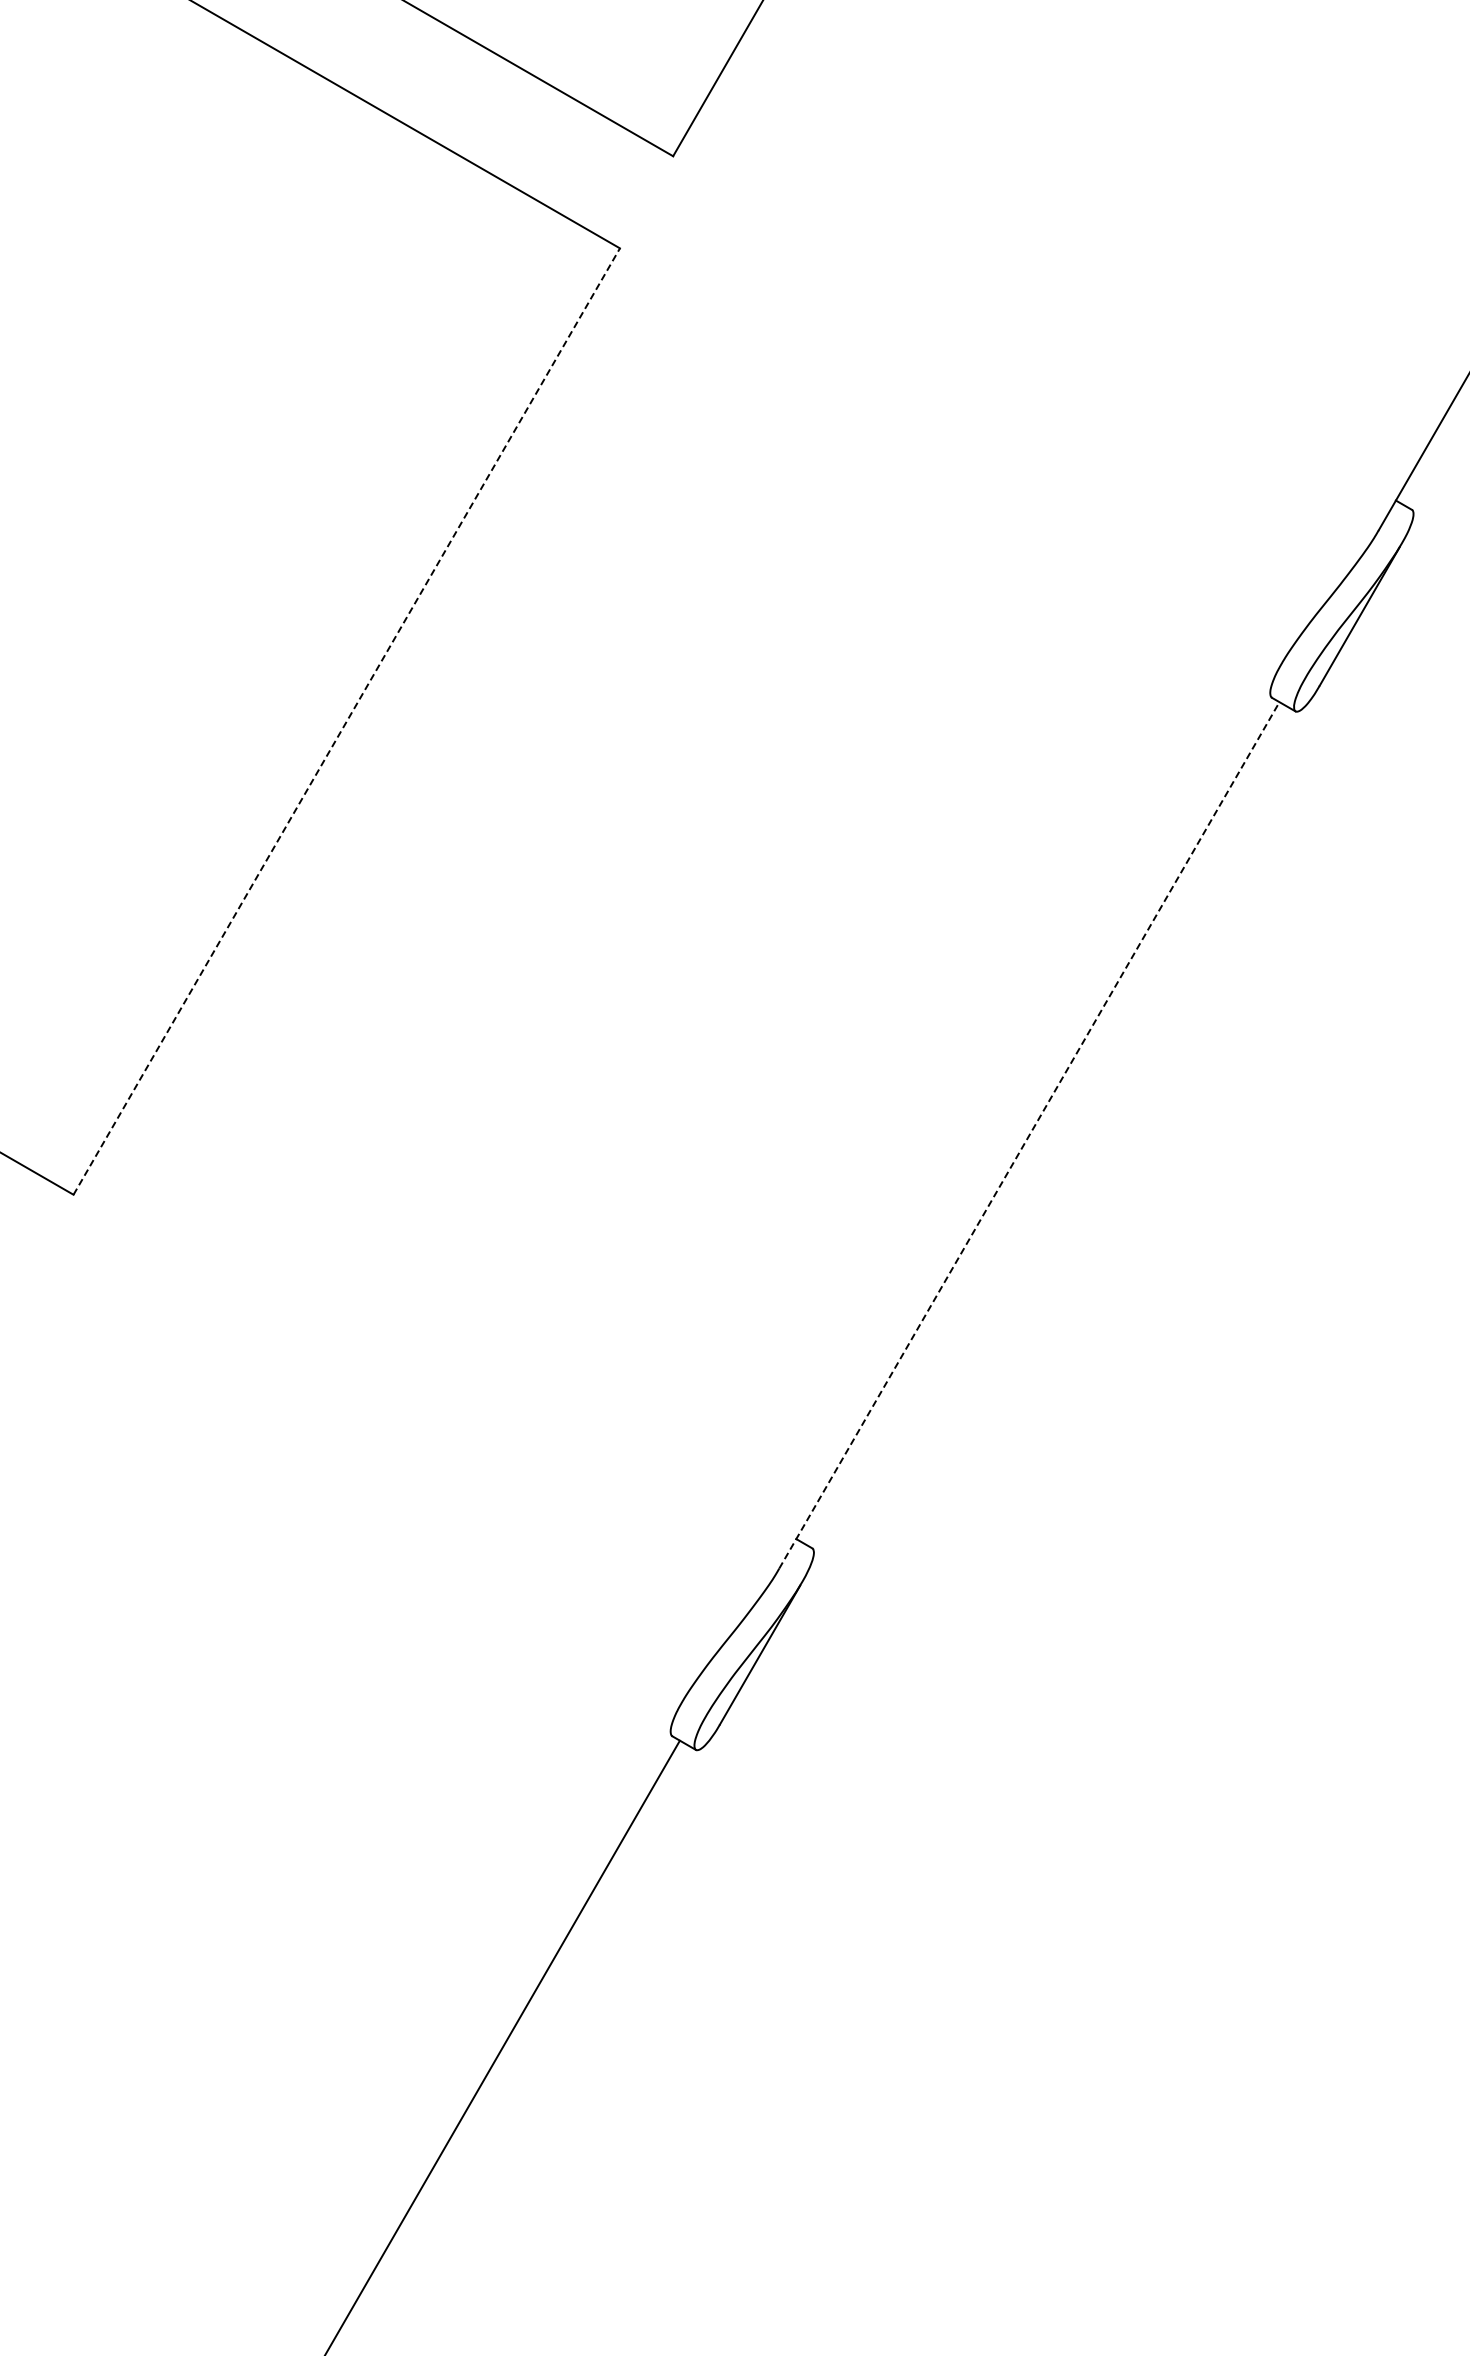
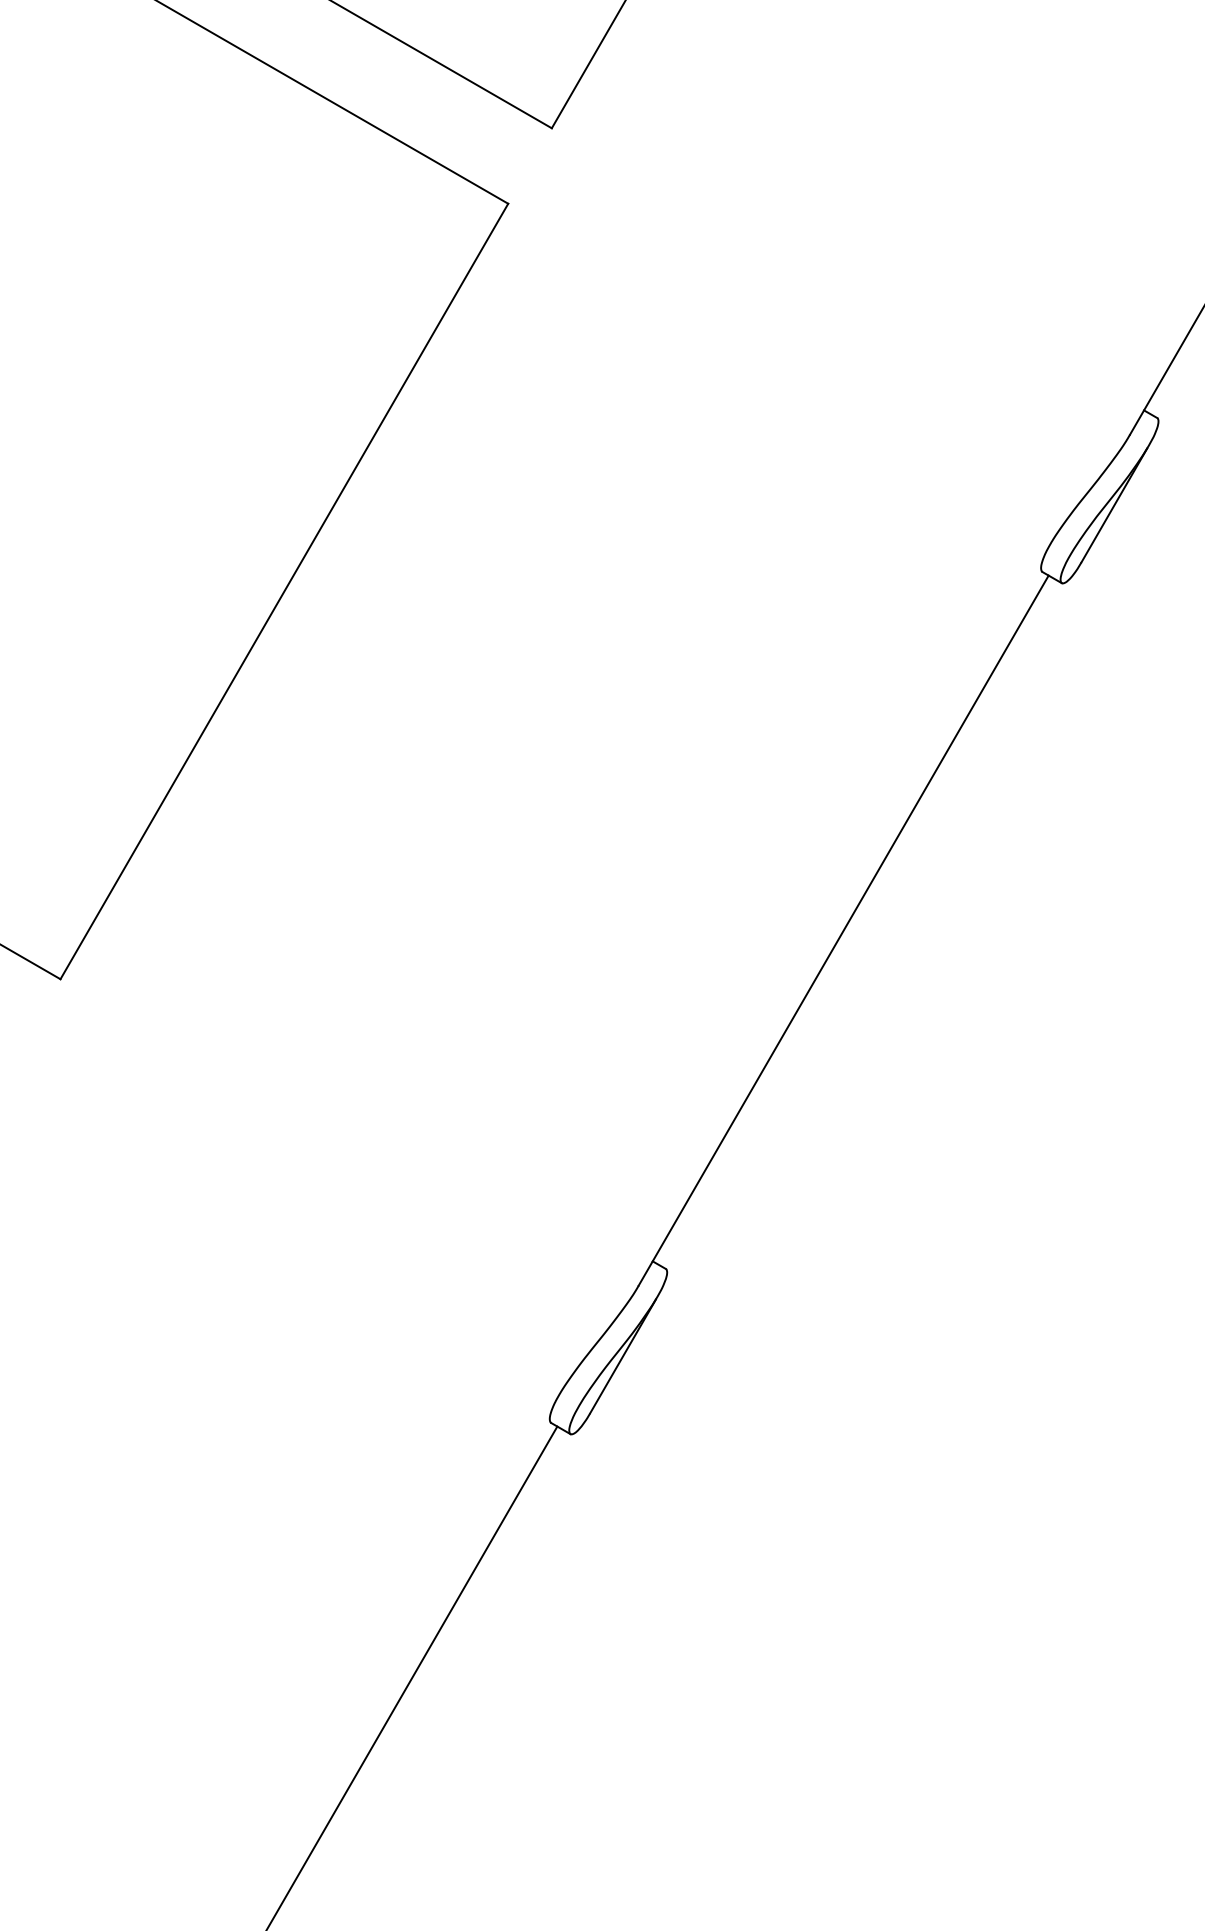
line: (347, 721) -> (284, 591), dashed -> solid
line: (1029, 1134) -> (843, 929), dashed -> solid

